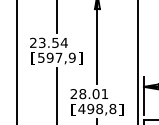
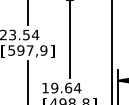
text: (89, 94) -> (61, 88), 28.01 -> 19.64

